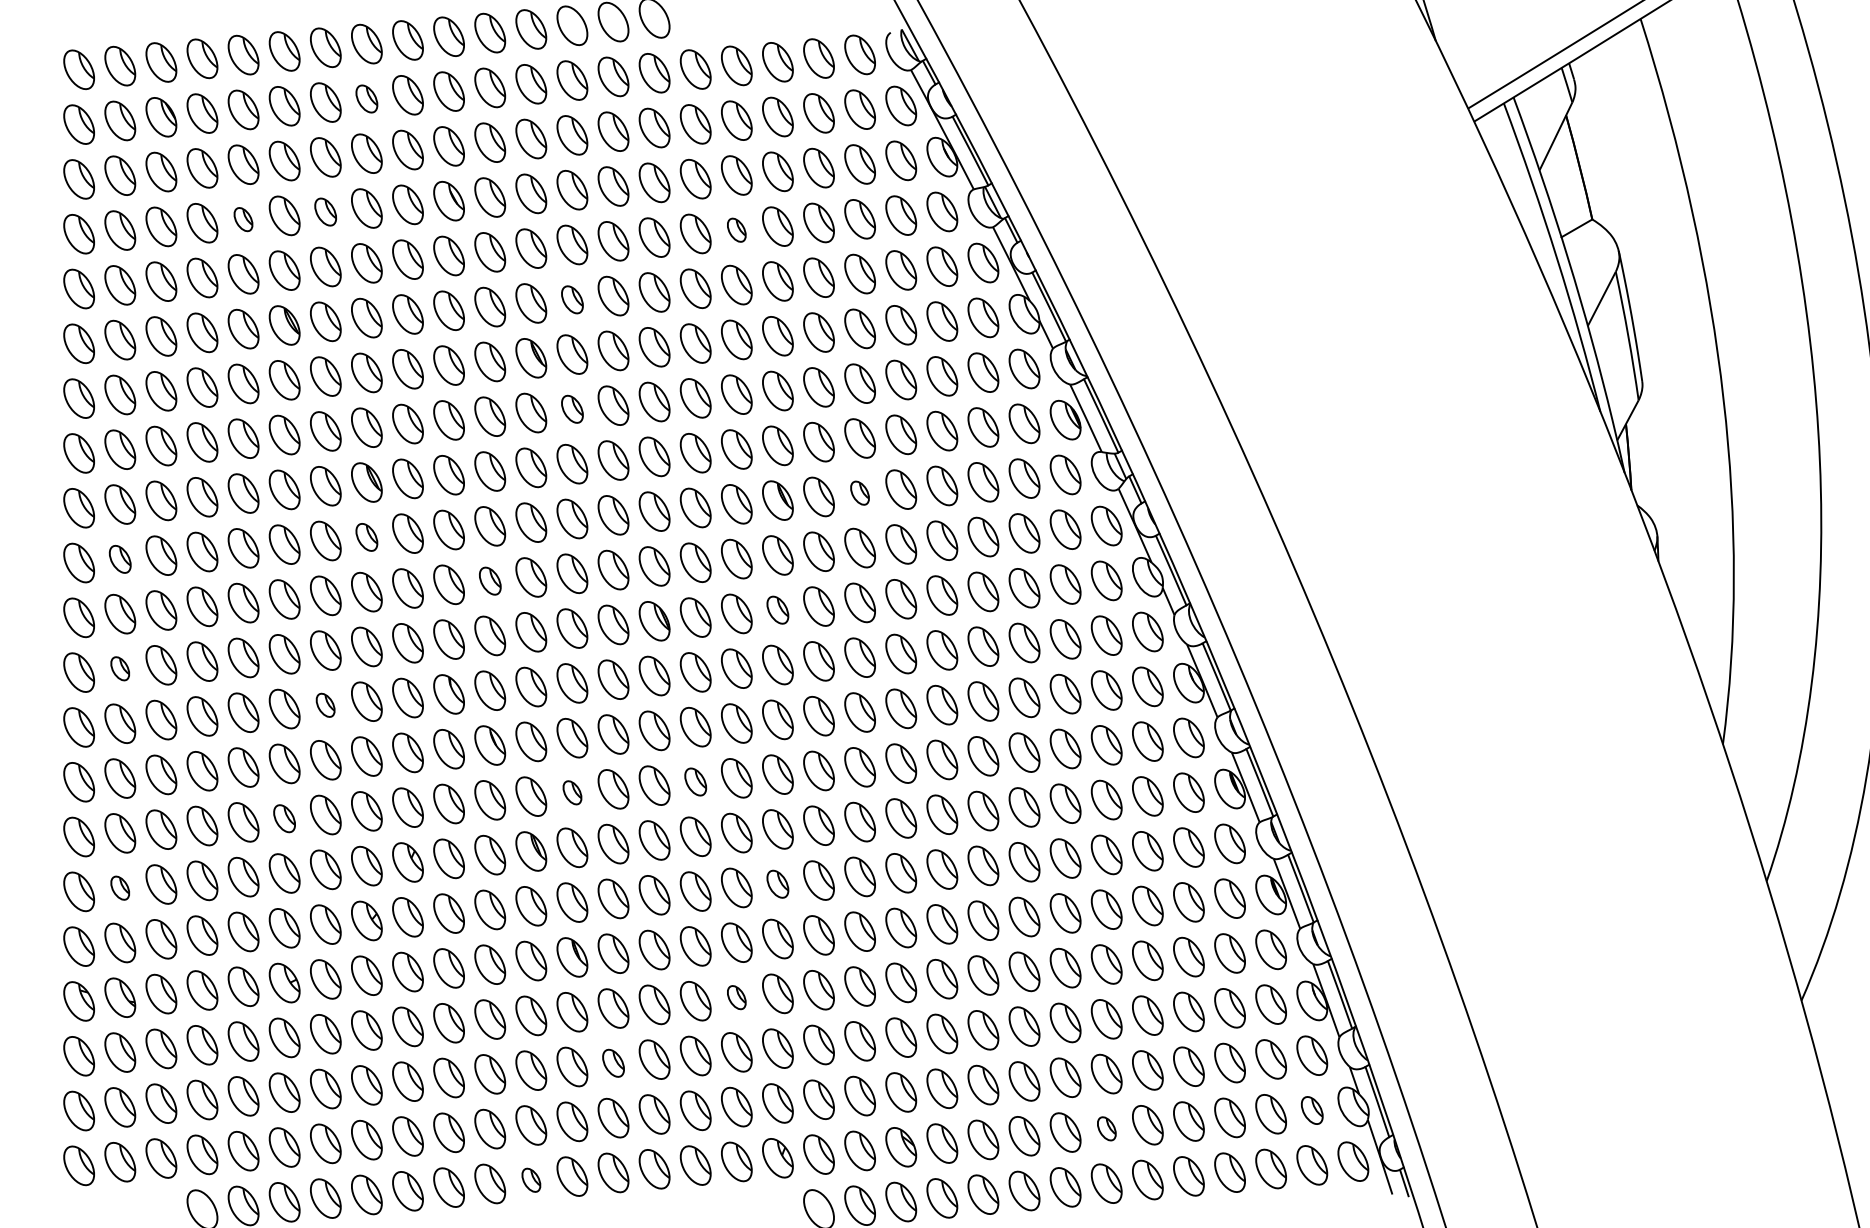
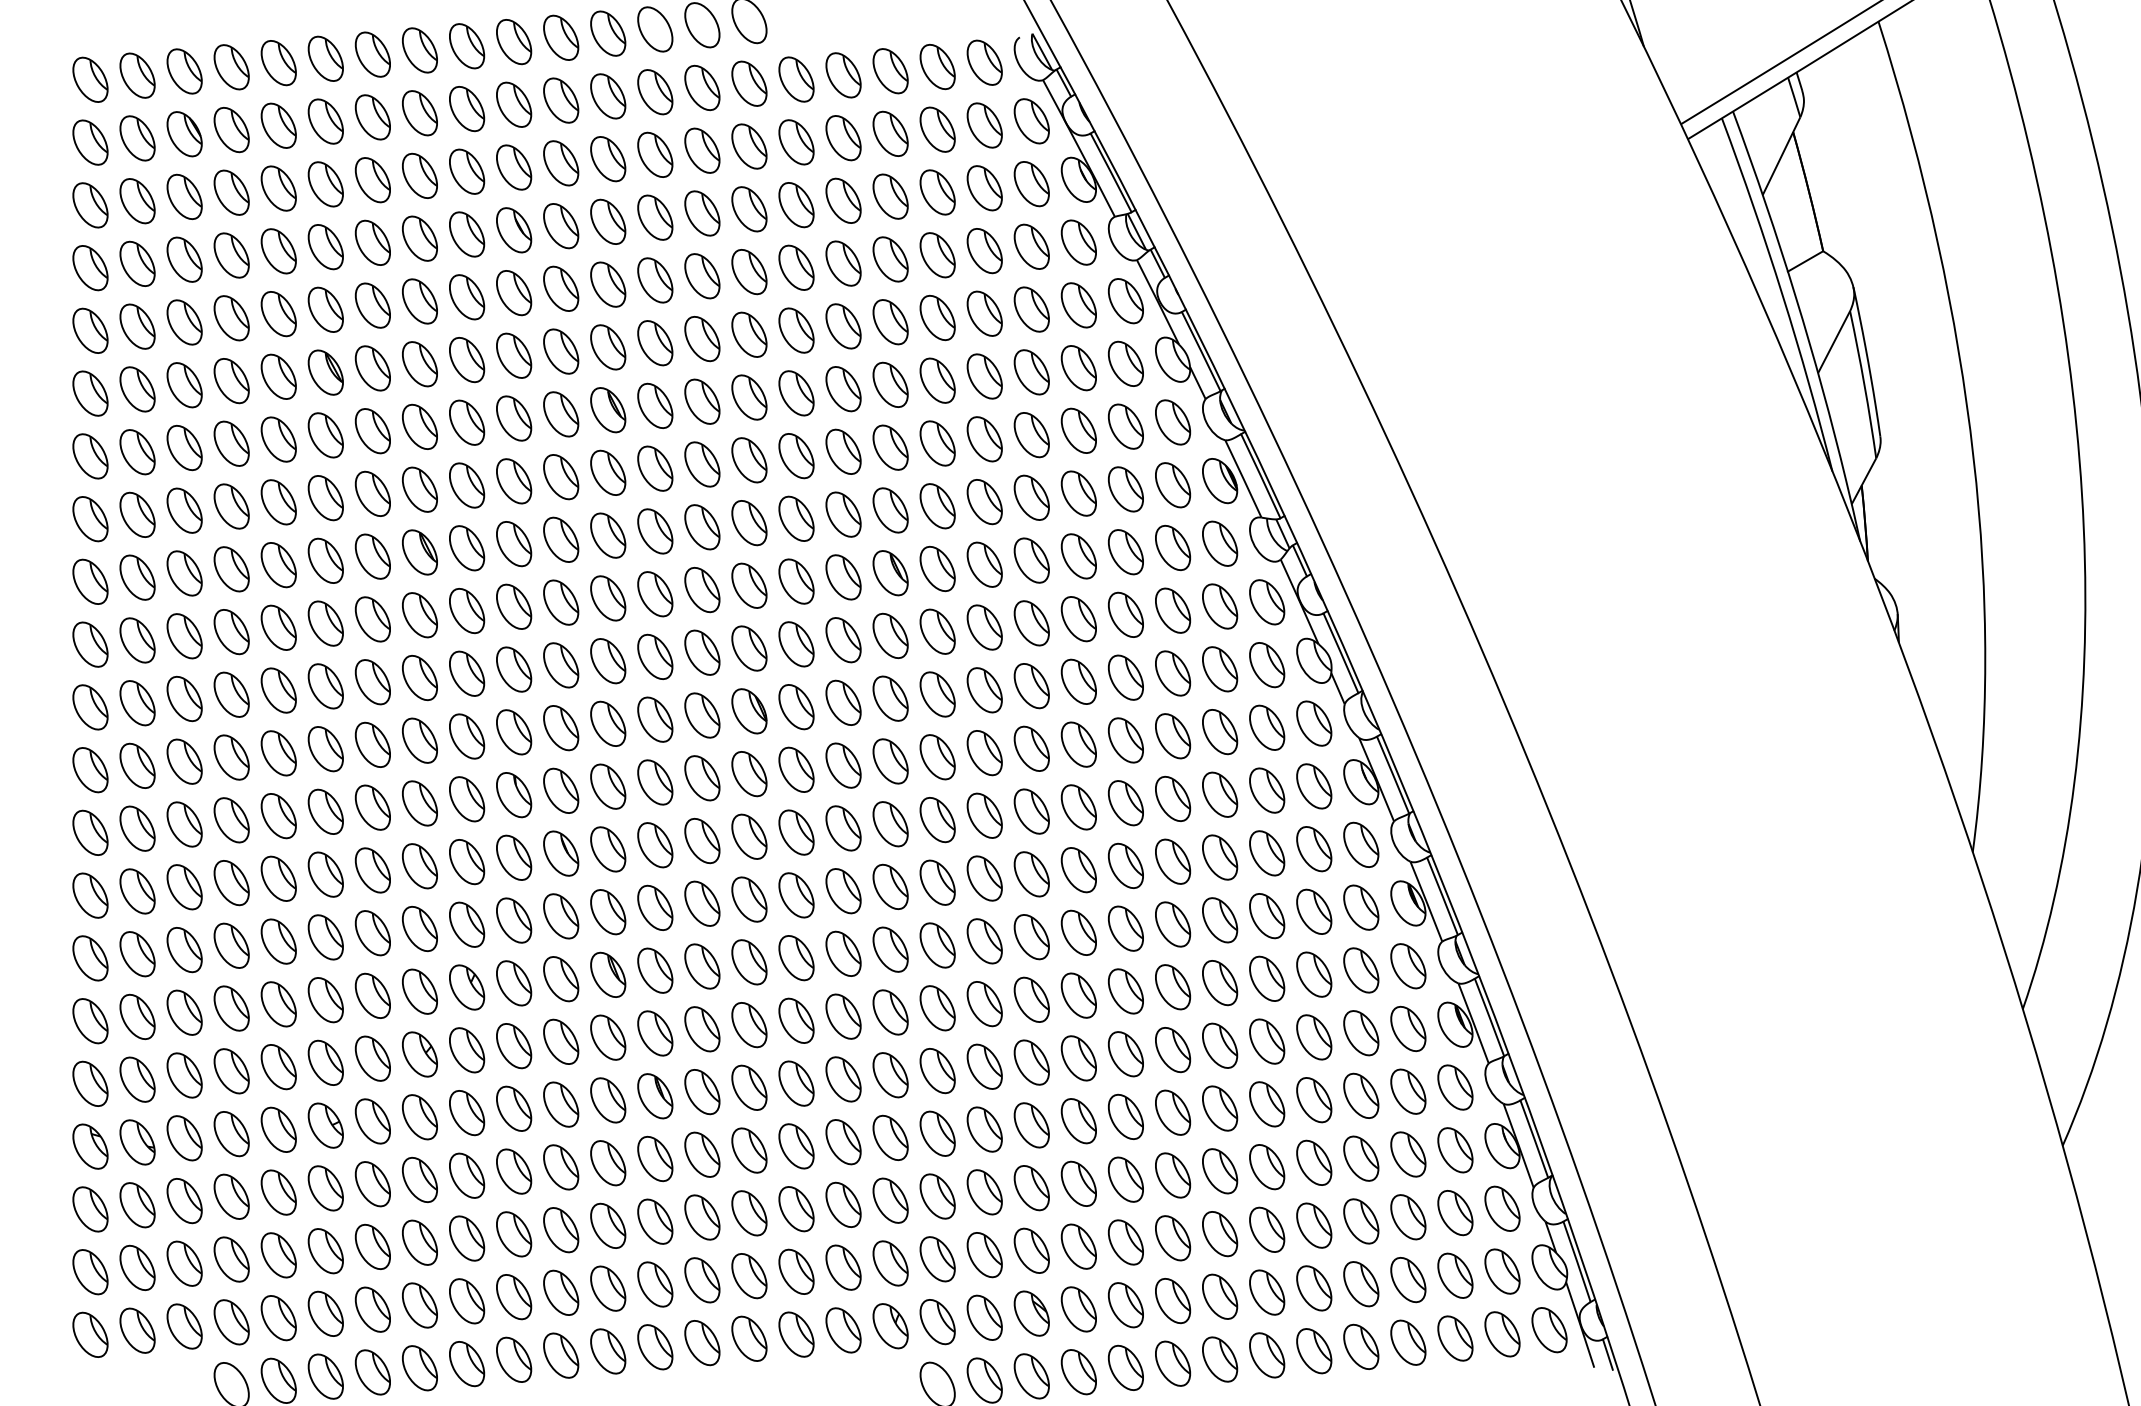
part: (366, 99) -> (419, 113), size x1.43
part: (325, 211) -> (372, 242), size x1.43
part: (243, 219) -> (278, 251), size x1.67
part: (736, 230) -> (843, 263), size x1.67
part: (572, 300) -> (655, 343), size x1.43
part: (572, 409) -> (655, 468), size x1.43
part: (859, 493) -> (984, 564), size x1.67
part: (366, 537) -> (419, 615), size x1.43
part: (120, 559) -> (137, 640), size x1.43
part: (490, 581) -> (561, 665), size x1.43
part: (777, 610) -> (890, 698), size x1.43
part: (120, 668) -> (137, 765), size x1.67
part: (325, 705) -> (372, 807), size x1.67
part: (695, 782) -> (796, 895), size x1.43
part: (572, 792) -> (655, 907), size x1.67
part: (284, 818) -> (325, 937), size x1.43
part: (777, 884) -> (890, 1012), size x1.43
part: (120, 887) -> (137, 1016), size x1.67
part: (736, 997) -> (843, 1142), size x1.67
part: (613, 1063) -> (702, 1217), size x1.43
part: (1312, 1110) -> (1502, 1271), size x1.43
part: (1107, 1128) -> (1267, 1292), size x1.67
part: (531, 1180) -> (608, 1351), size x1.67

